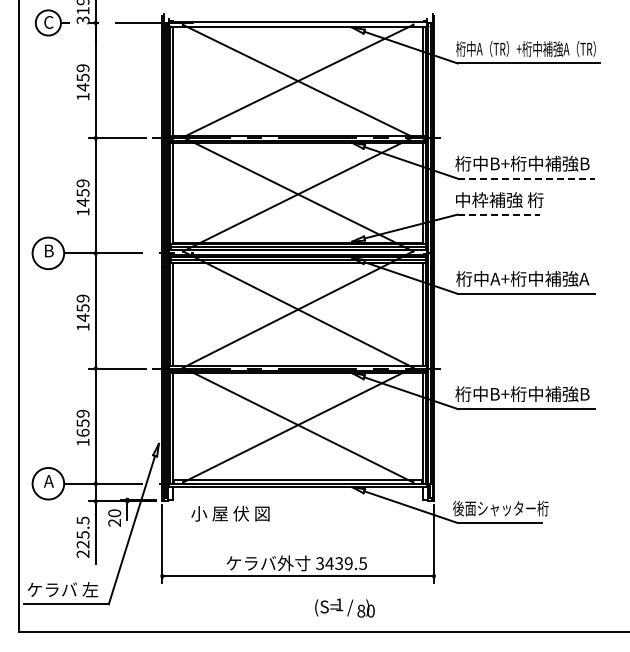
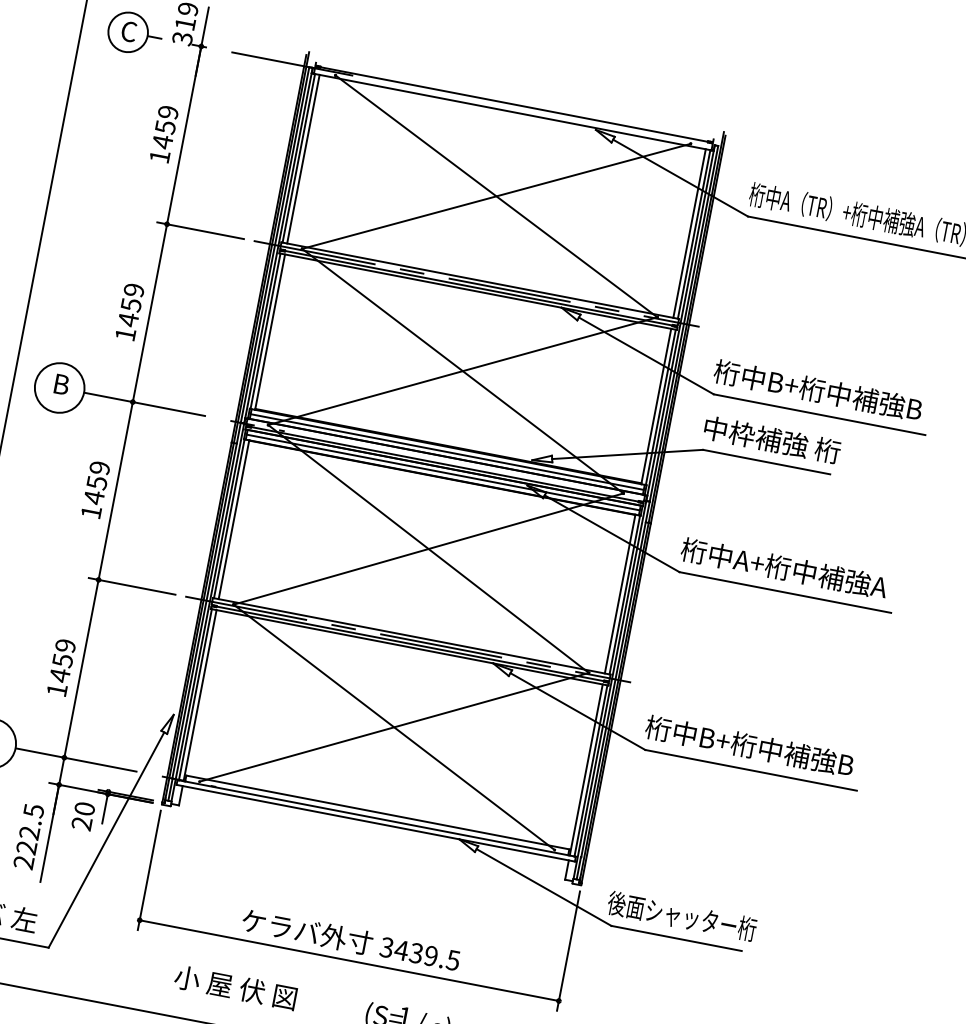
line: (526, 178) -> (820, 414), dashed -> solid
line: (499, 214) -> (767, 462), dashed -> solid
text: (82, 432) -> (59, 674), 1659 -> 1459
text: (230, 513) -> (235, 987), moved
text: (82, 534) -> (28, 832), 225.5 -> 222.5

